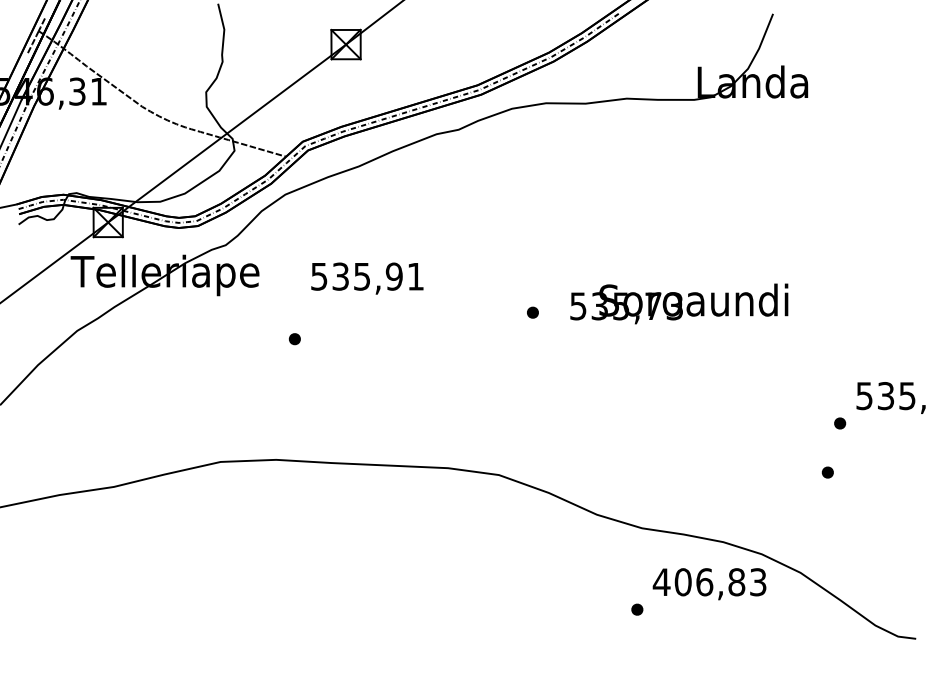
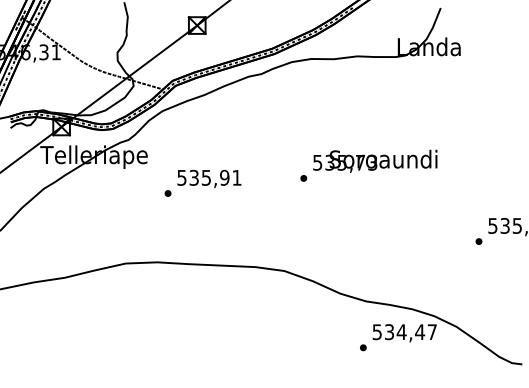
text: (367, 277) -> (209, 178), moved
text: (679, 302) -> (375, 160), moved
part: (826, 472) -> (471, 269), removed
text: (709, 582) -> (404, 332), 406,83 -> 534,47

